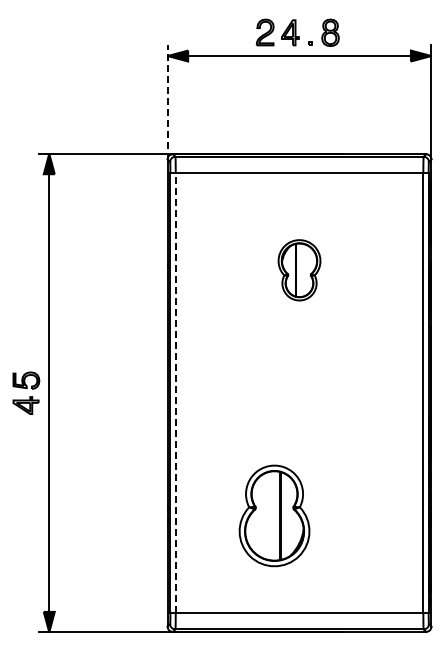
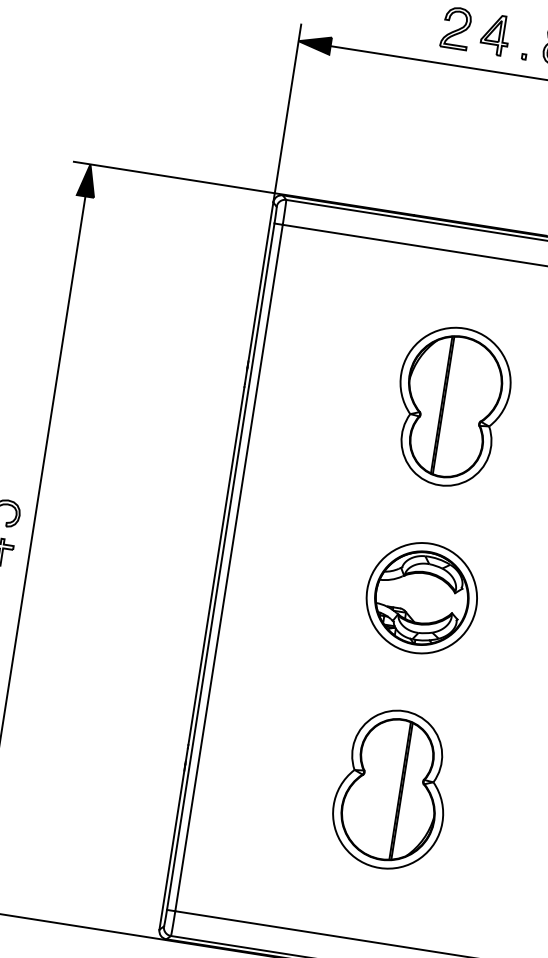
line: (167, 101) -> (287, 111), dashed -> solid
part: (299, 270) -> (451, 407), size x1.67
line: (175, 392) -> (228, 567), dashed -> solid
part: (299, 392) -> (421, 597), added
part: (274, 515) -> (391, 788), moved

